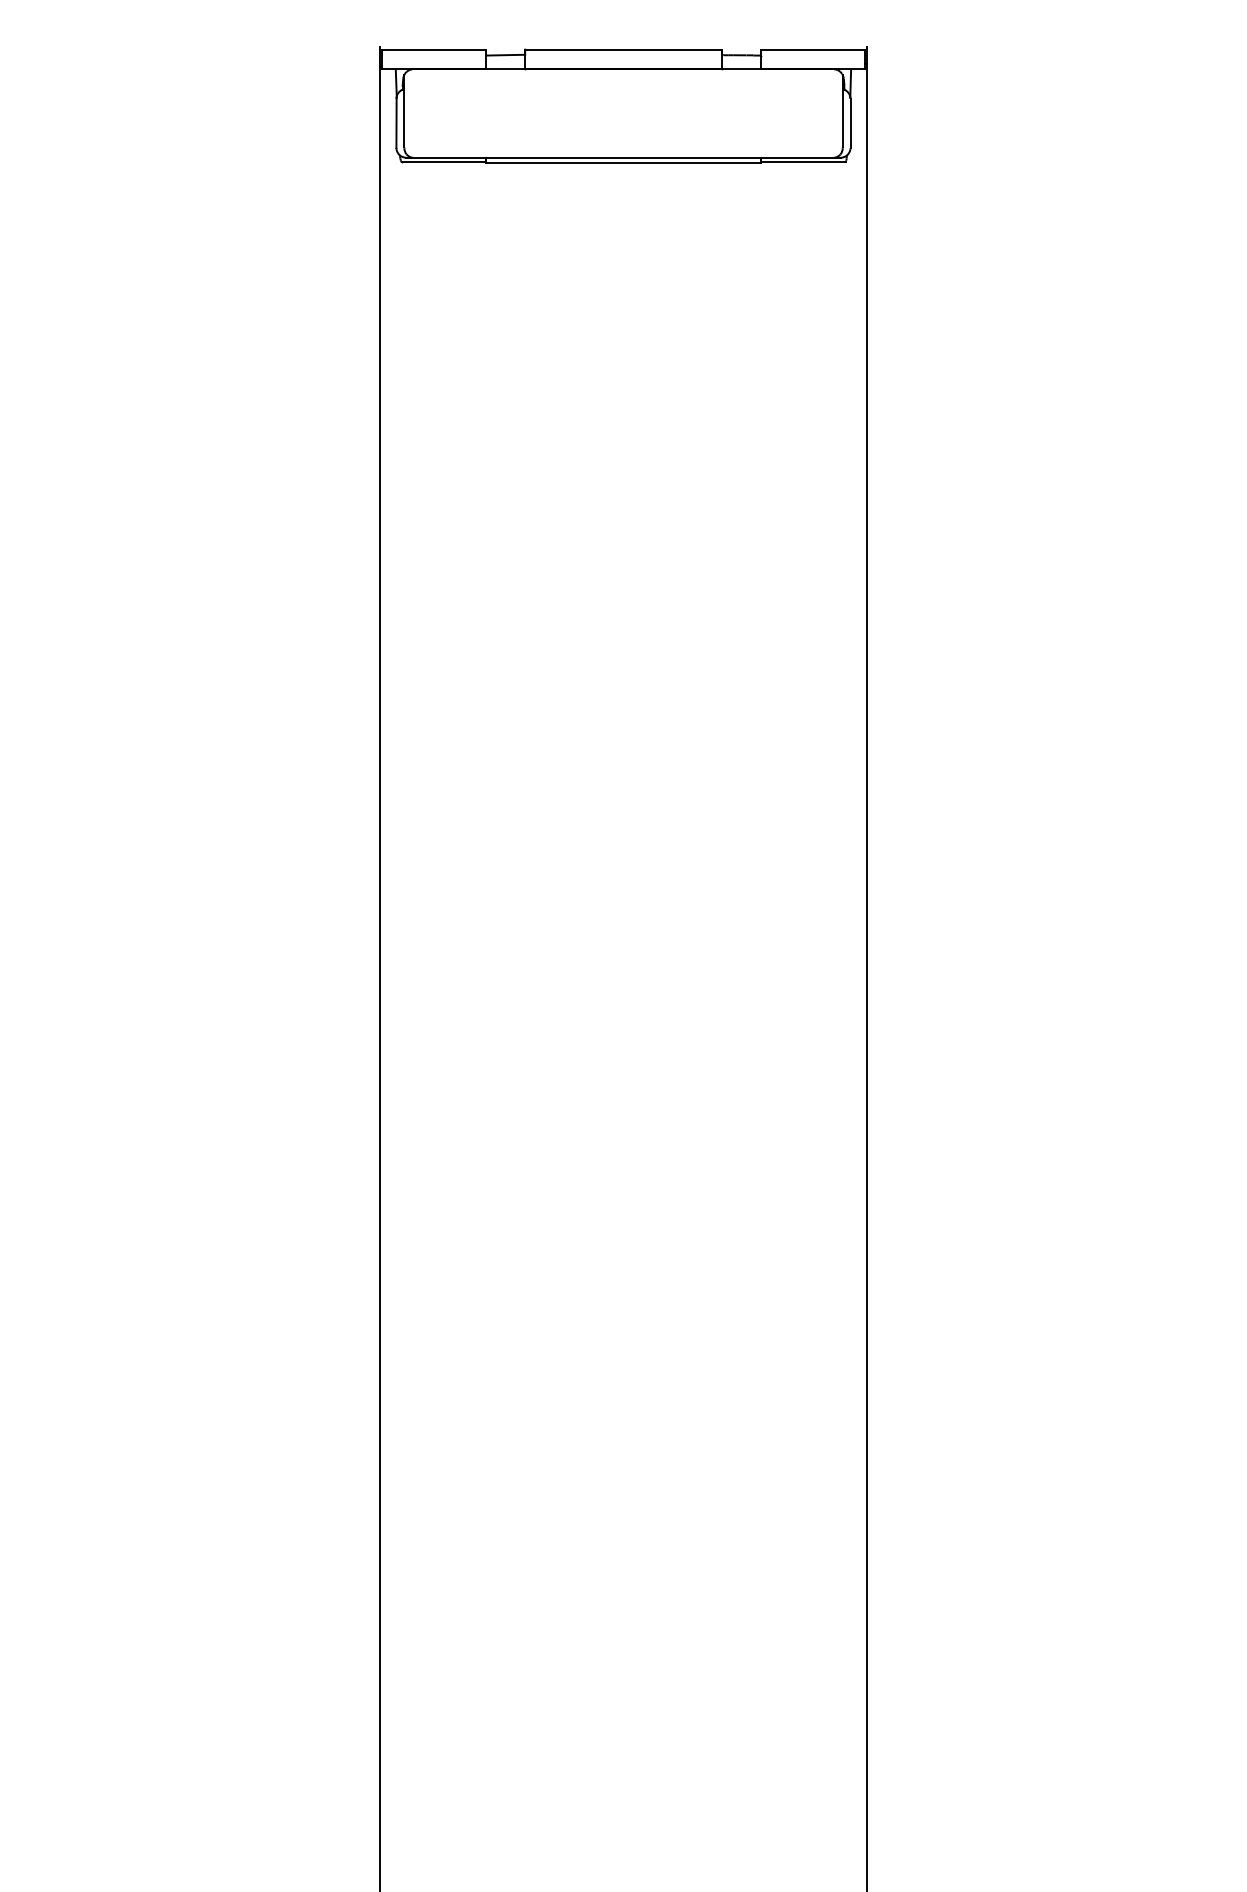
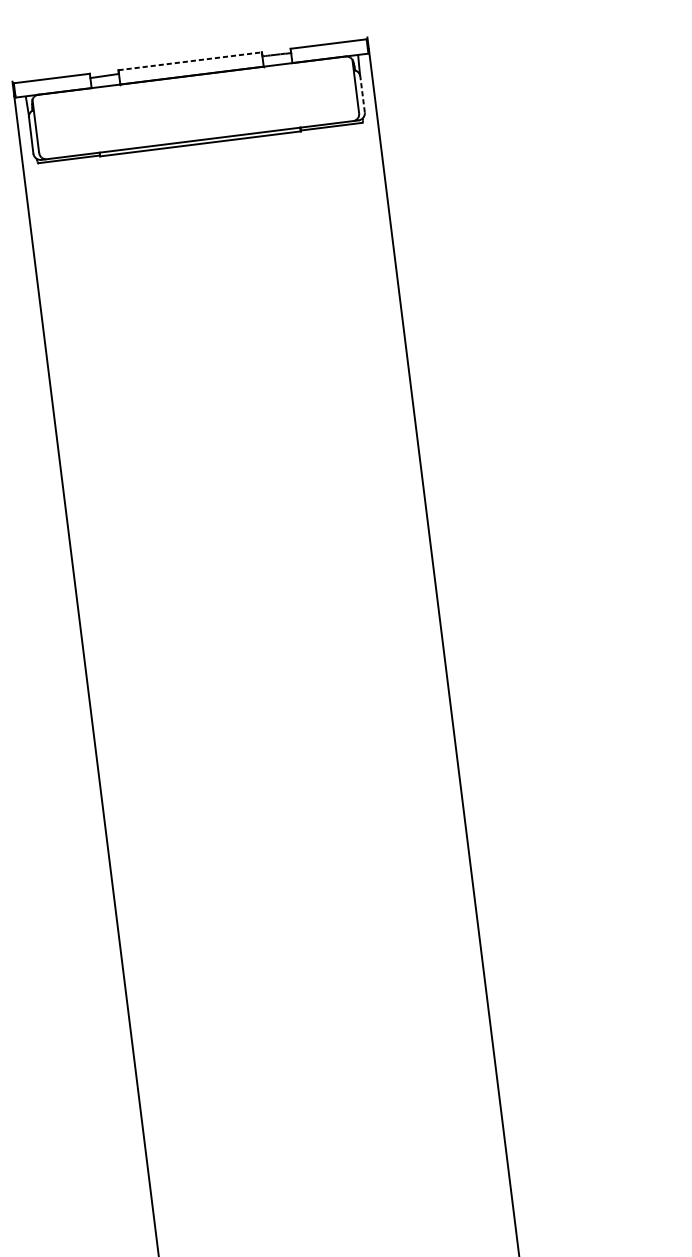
line: (624, 49) -> (190, 61), solid -> dashed
line: (850, 123) -> (362, 94), solid -> dashed

